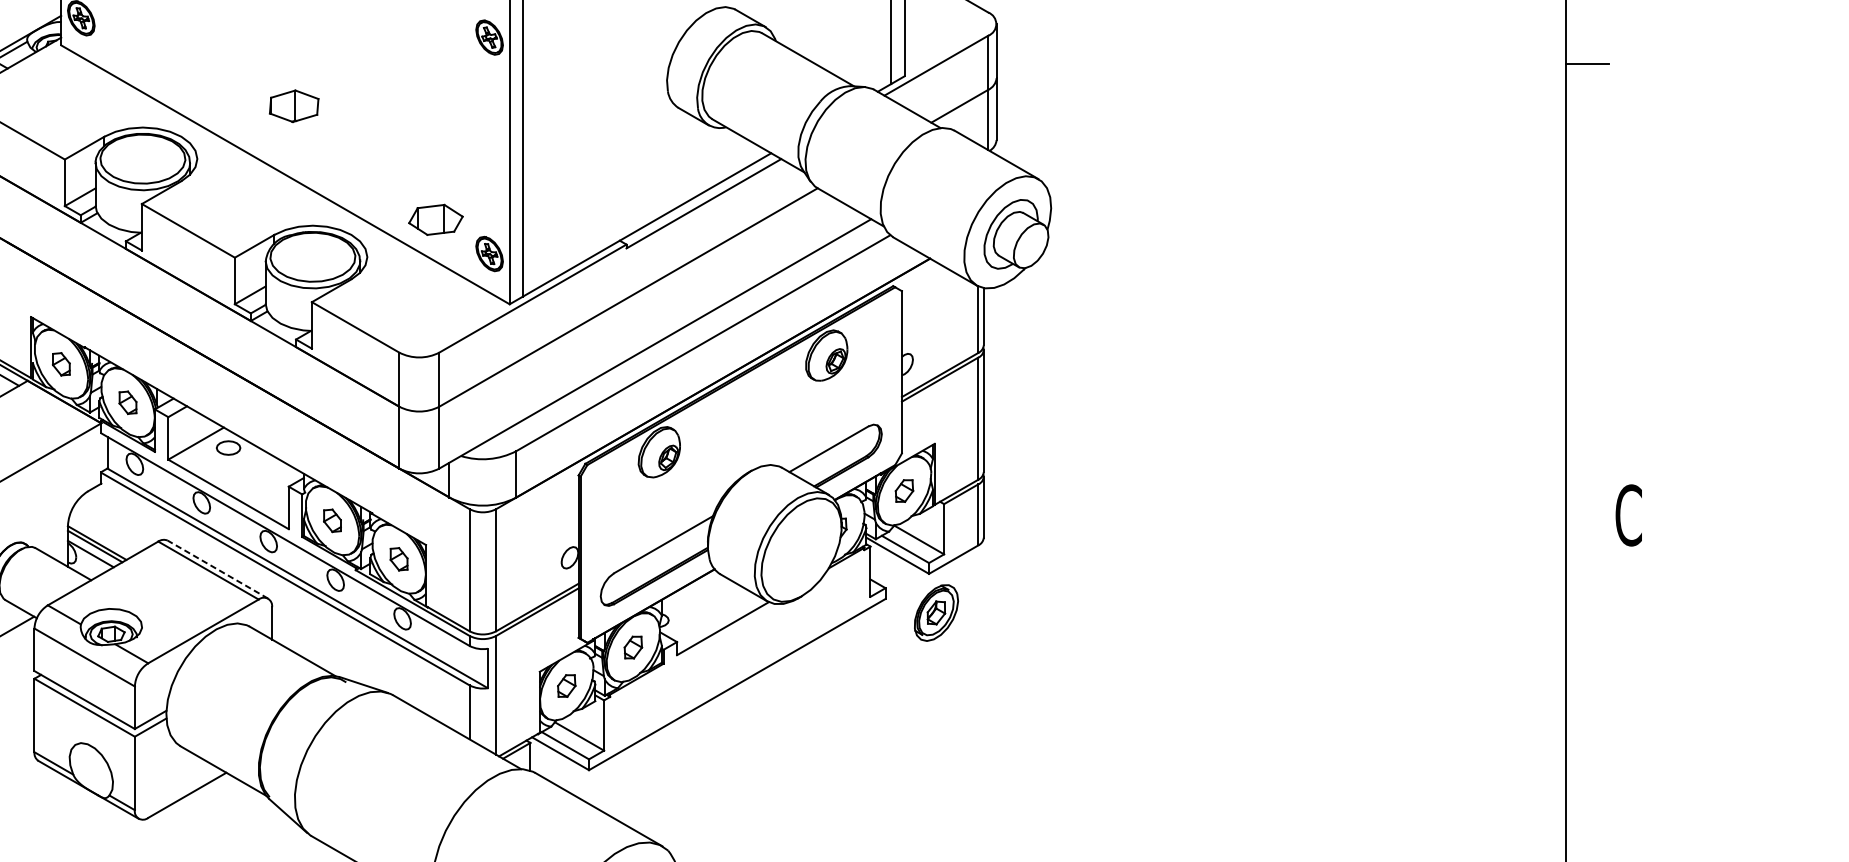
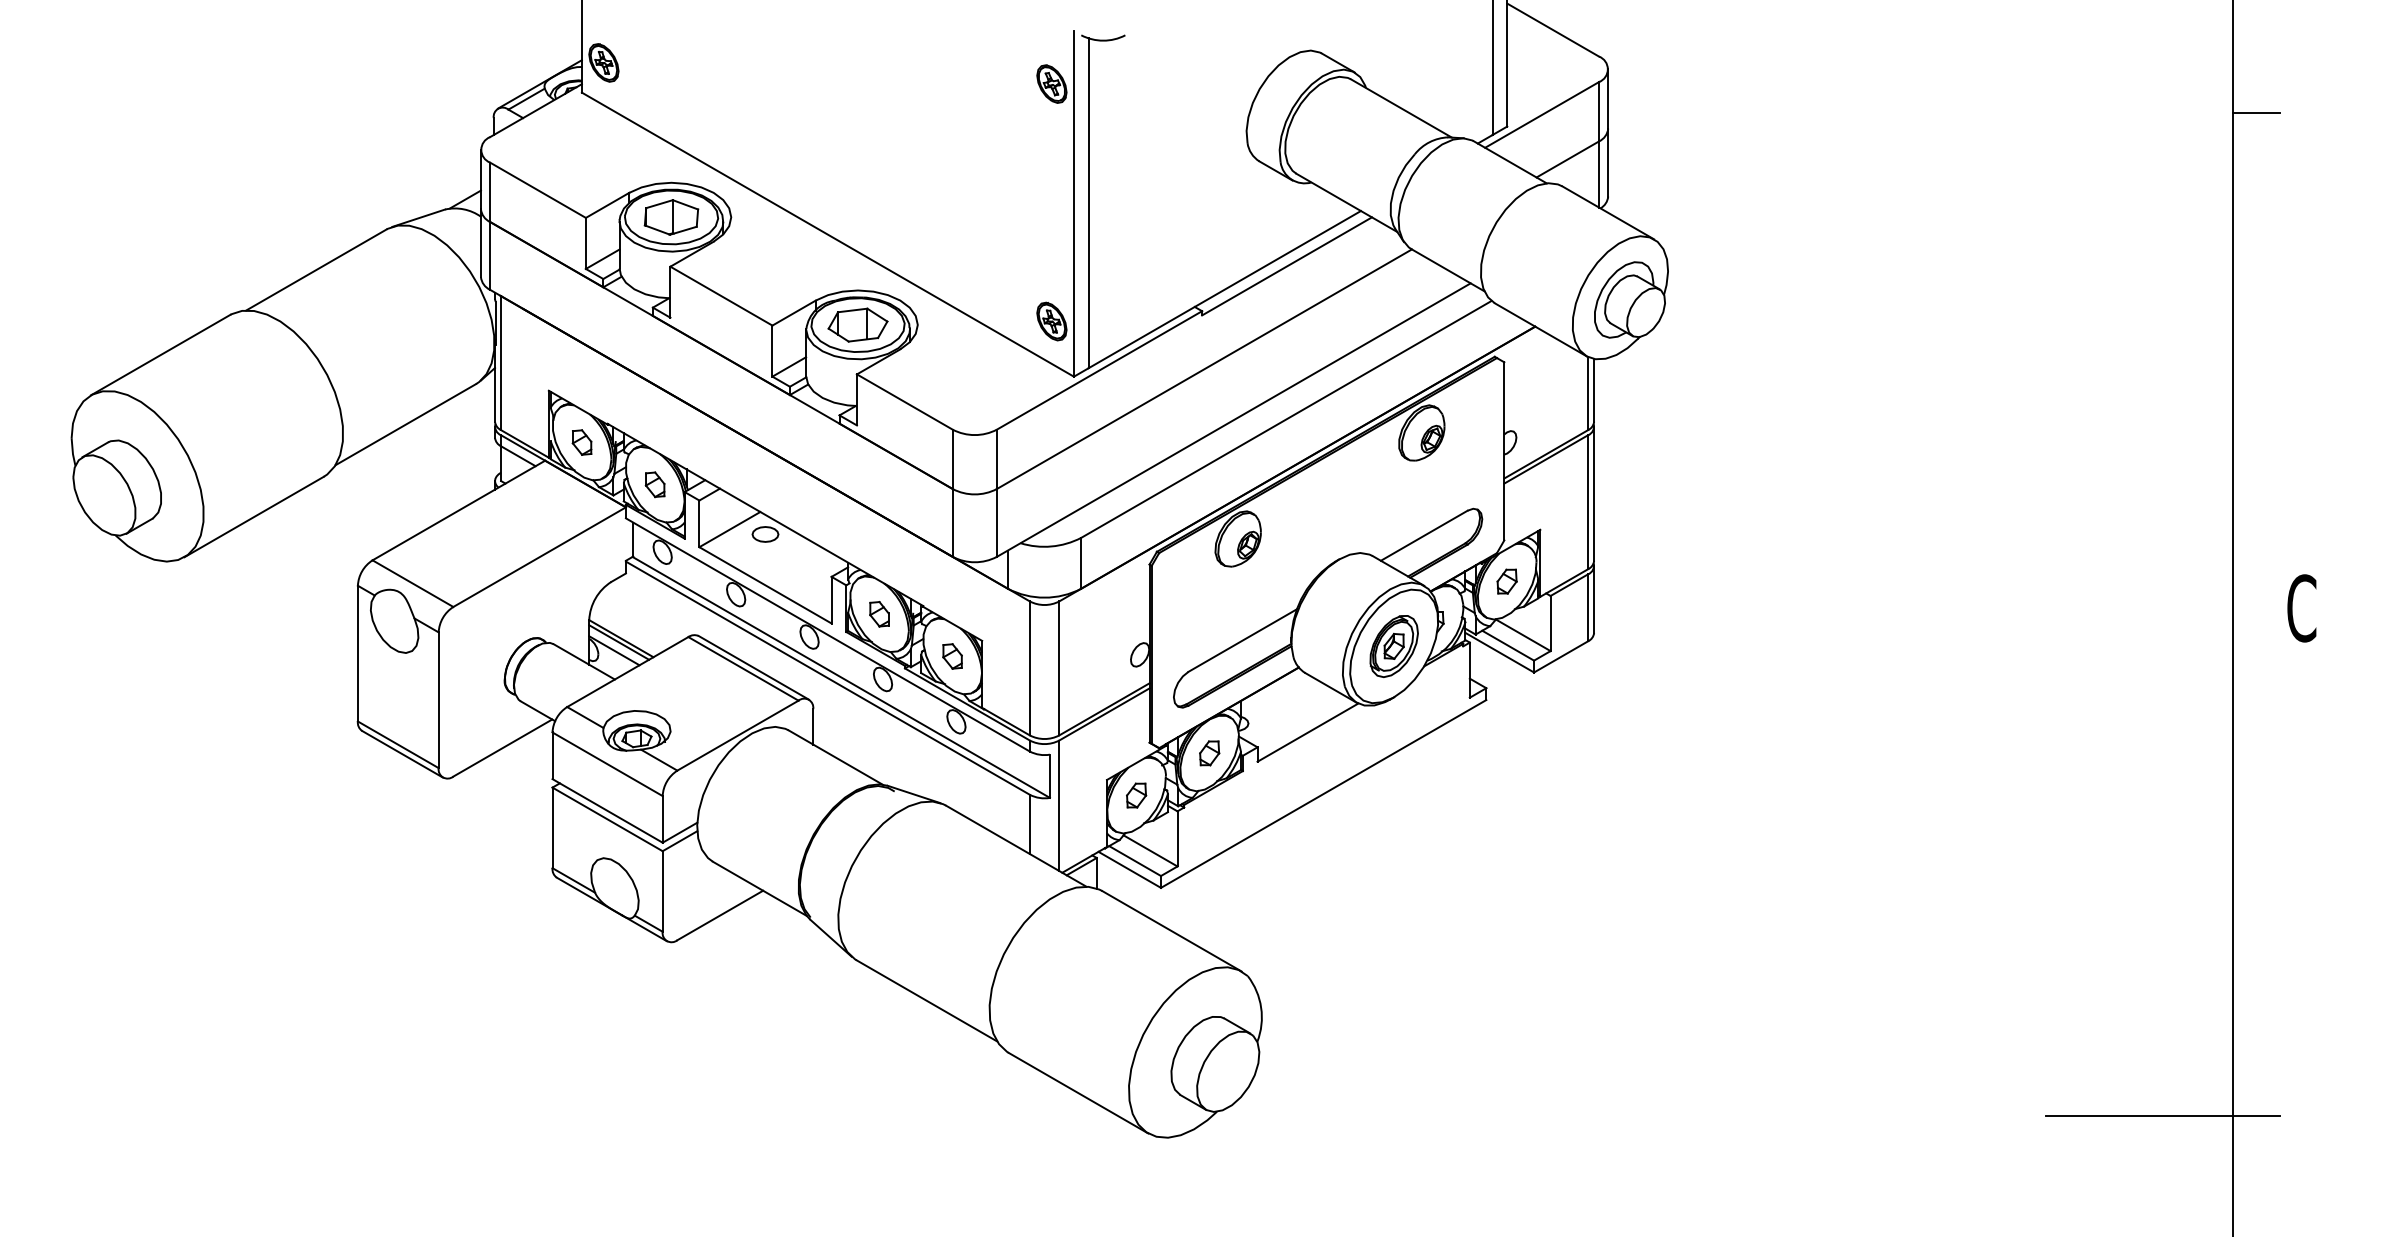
part: (294, 106) -> (671, 217), moved
part: (435, 219) -> (857, 324), moved
line: (217, 569) -> (753, 667), dashed -> solid
part: (935, 613) -> (1393, 646), moved

